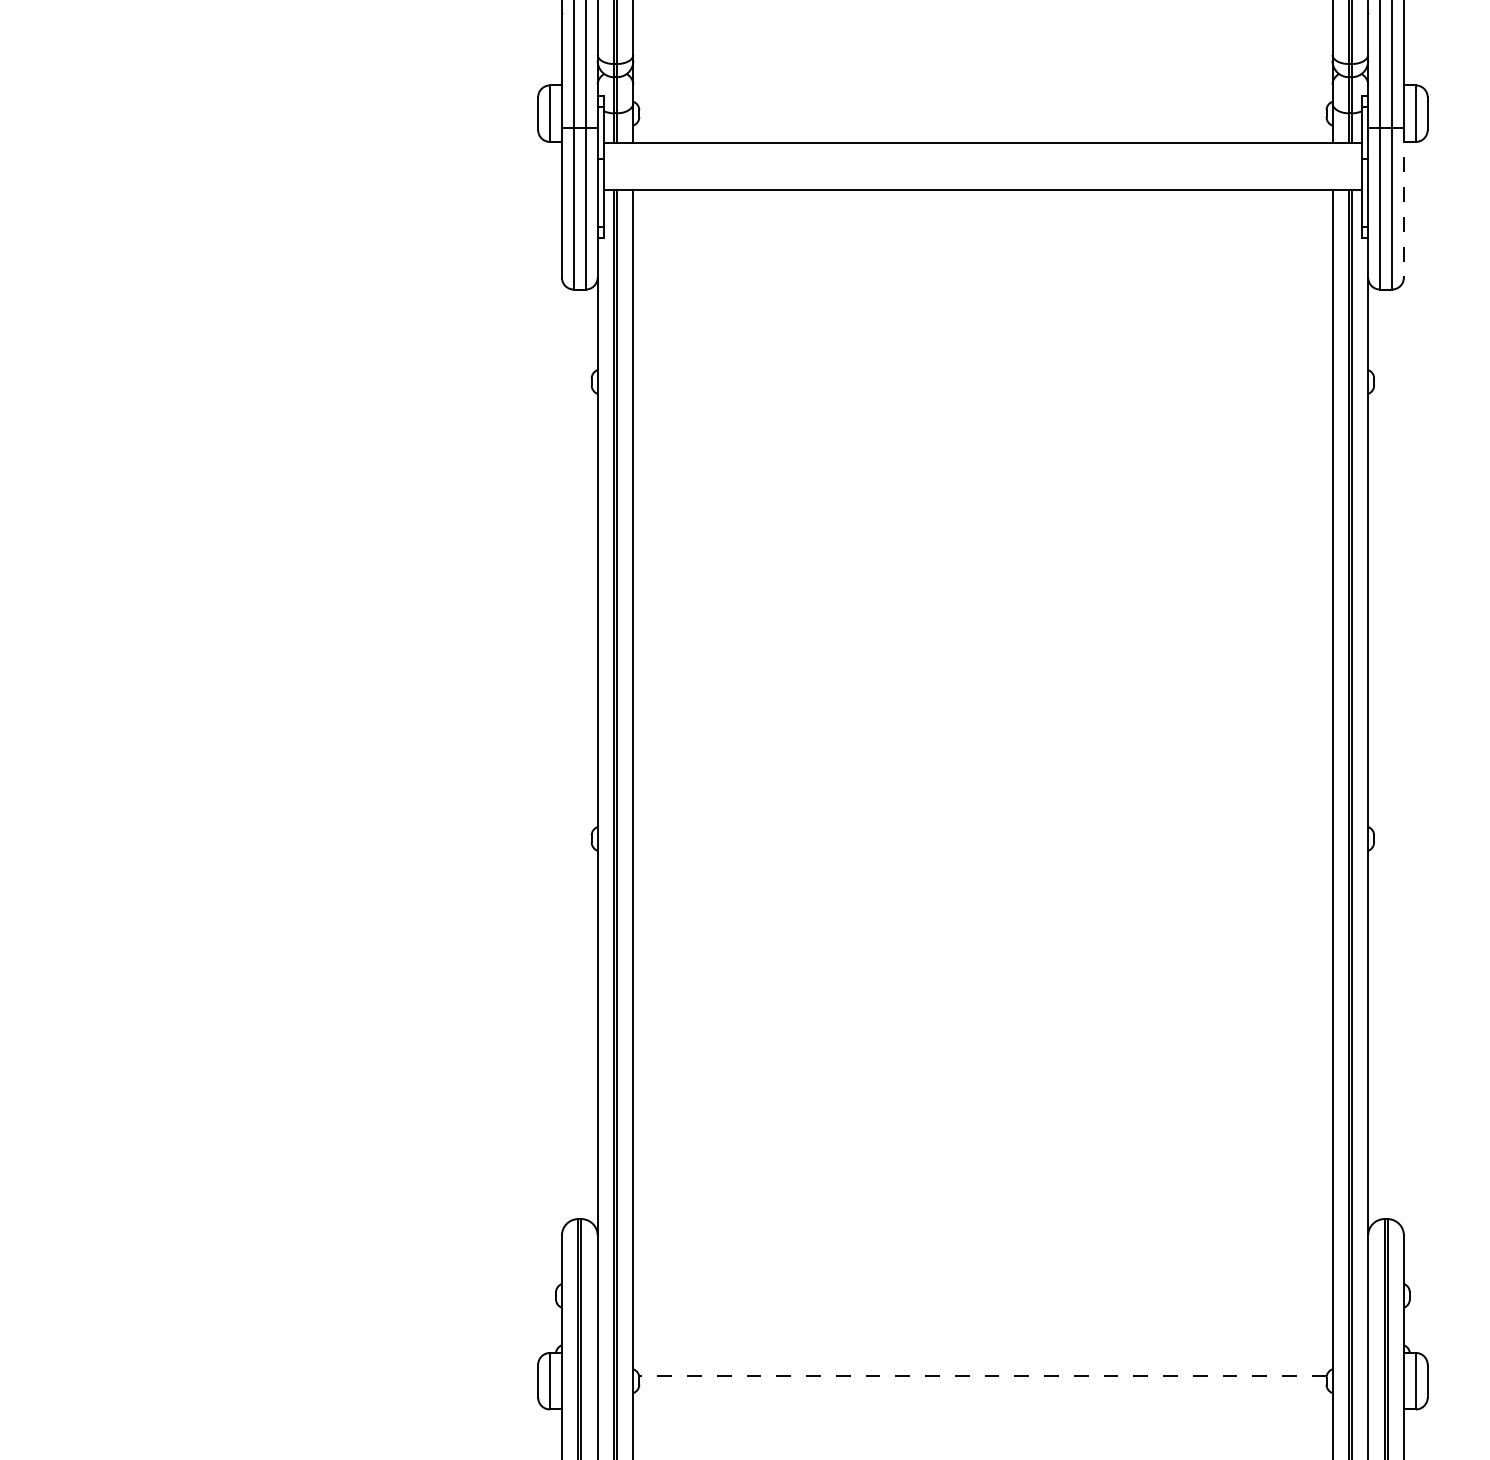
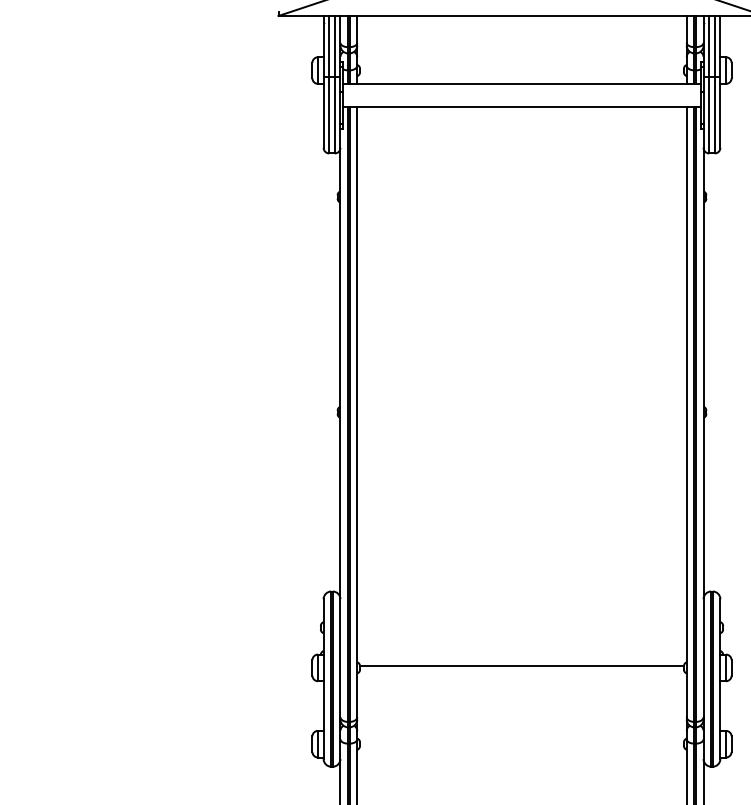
line: (1404, 204) -> (720, 113), dashed -> solid
line: (983, 1376) -> (522, 665), dashed -> solid

